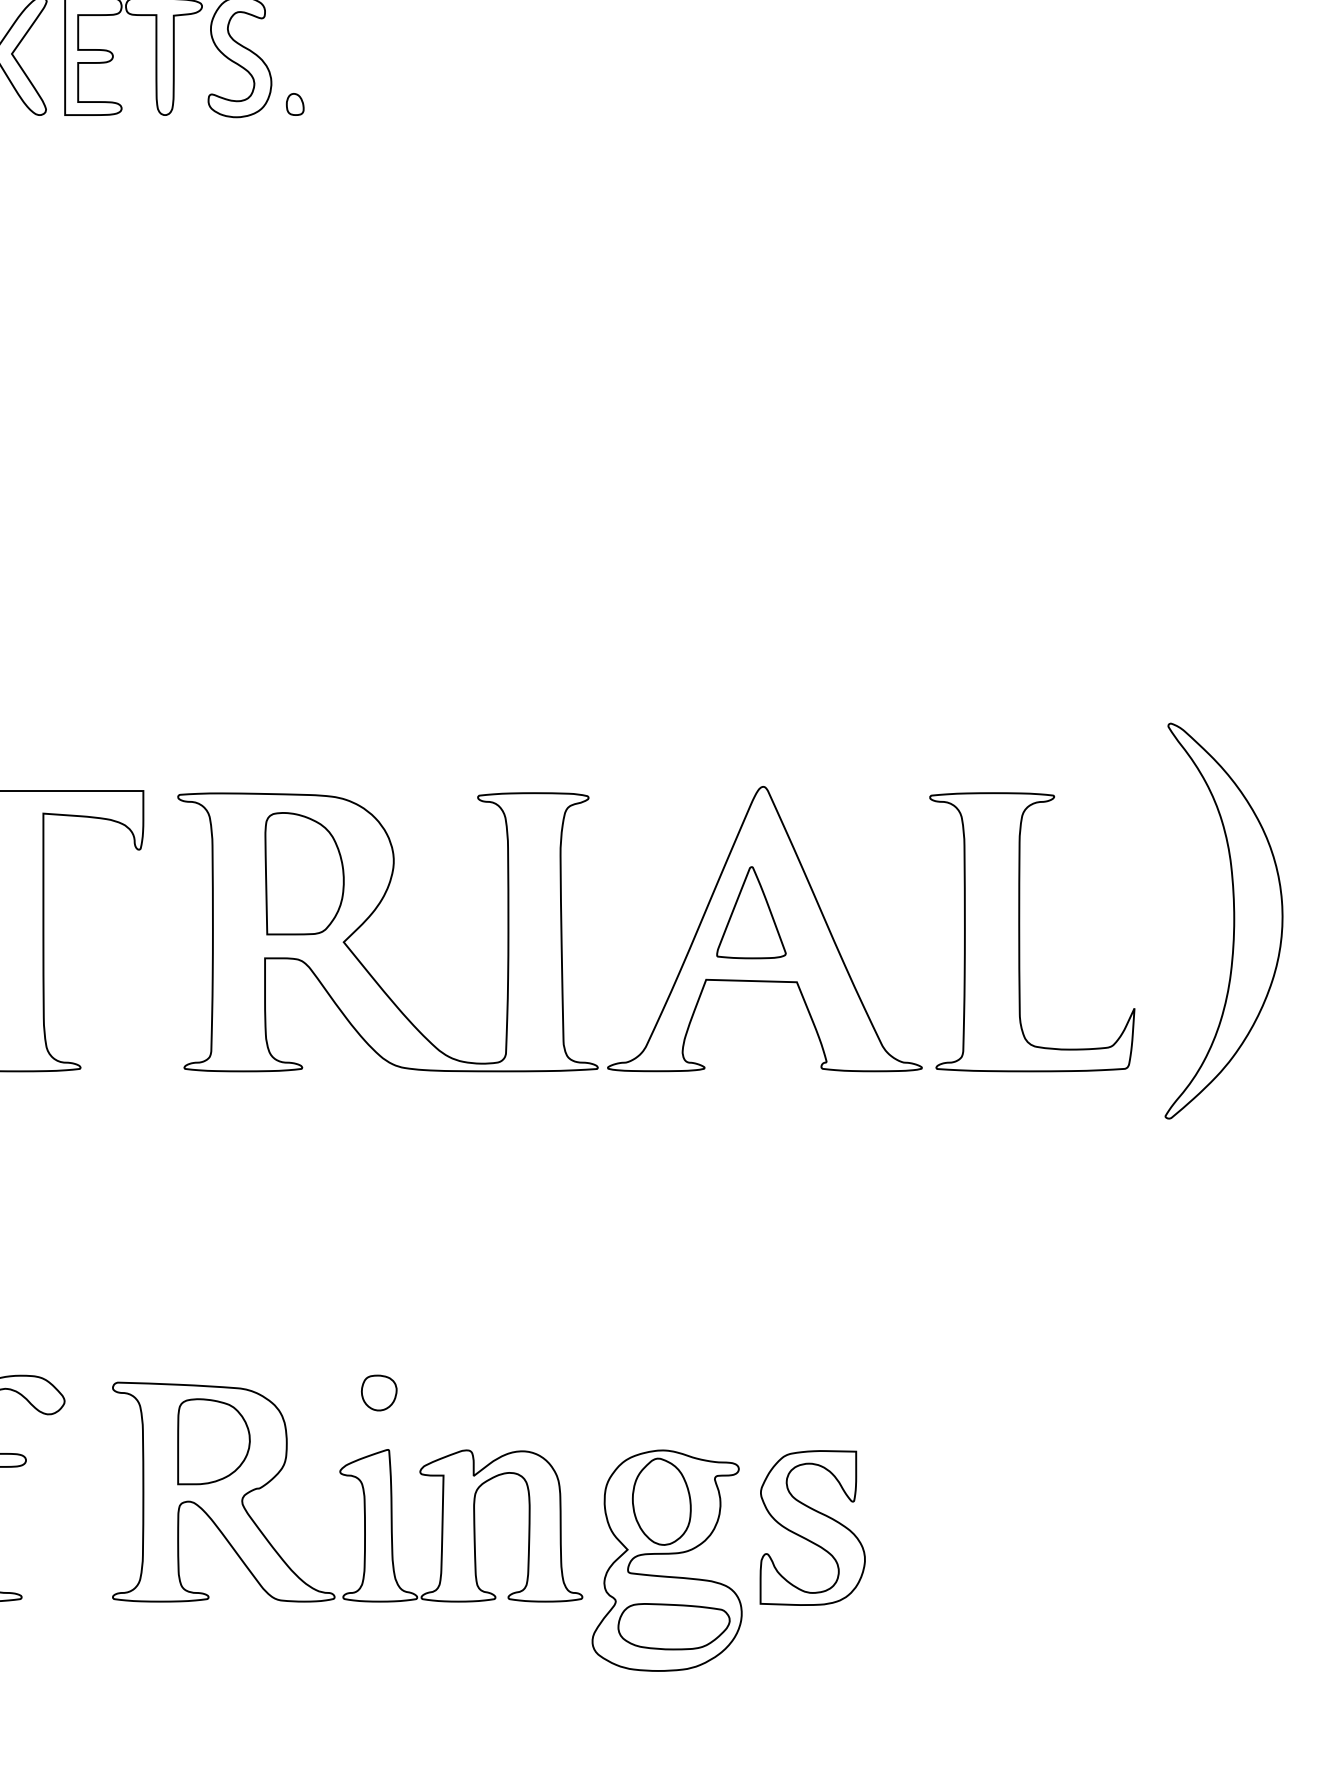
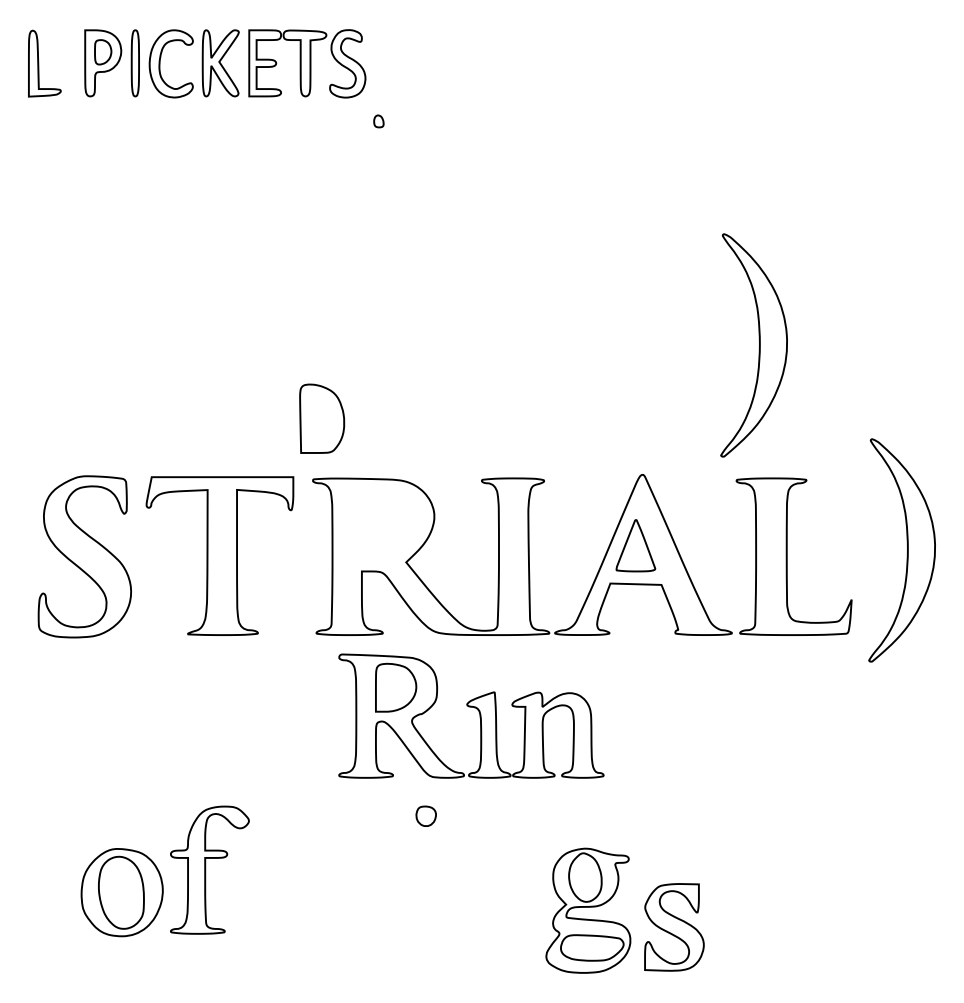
part: (294, 104) -> (378, 121), moved
part: (960, 557) -> (753, 345), added
part: (305, 873) -> (322, 418), moved
part: (353, 1478) -> (474, 708), moved
part: (812, 1528) -> (674, 927), moved

